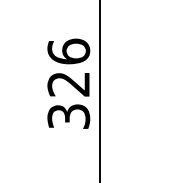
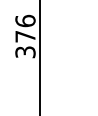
text: (68, 83) -> (25, 36), 326 -> 376

